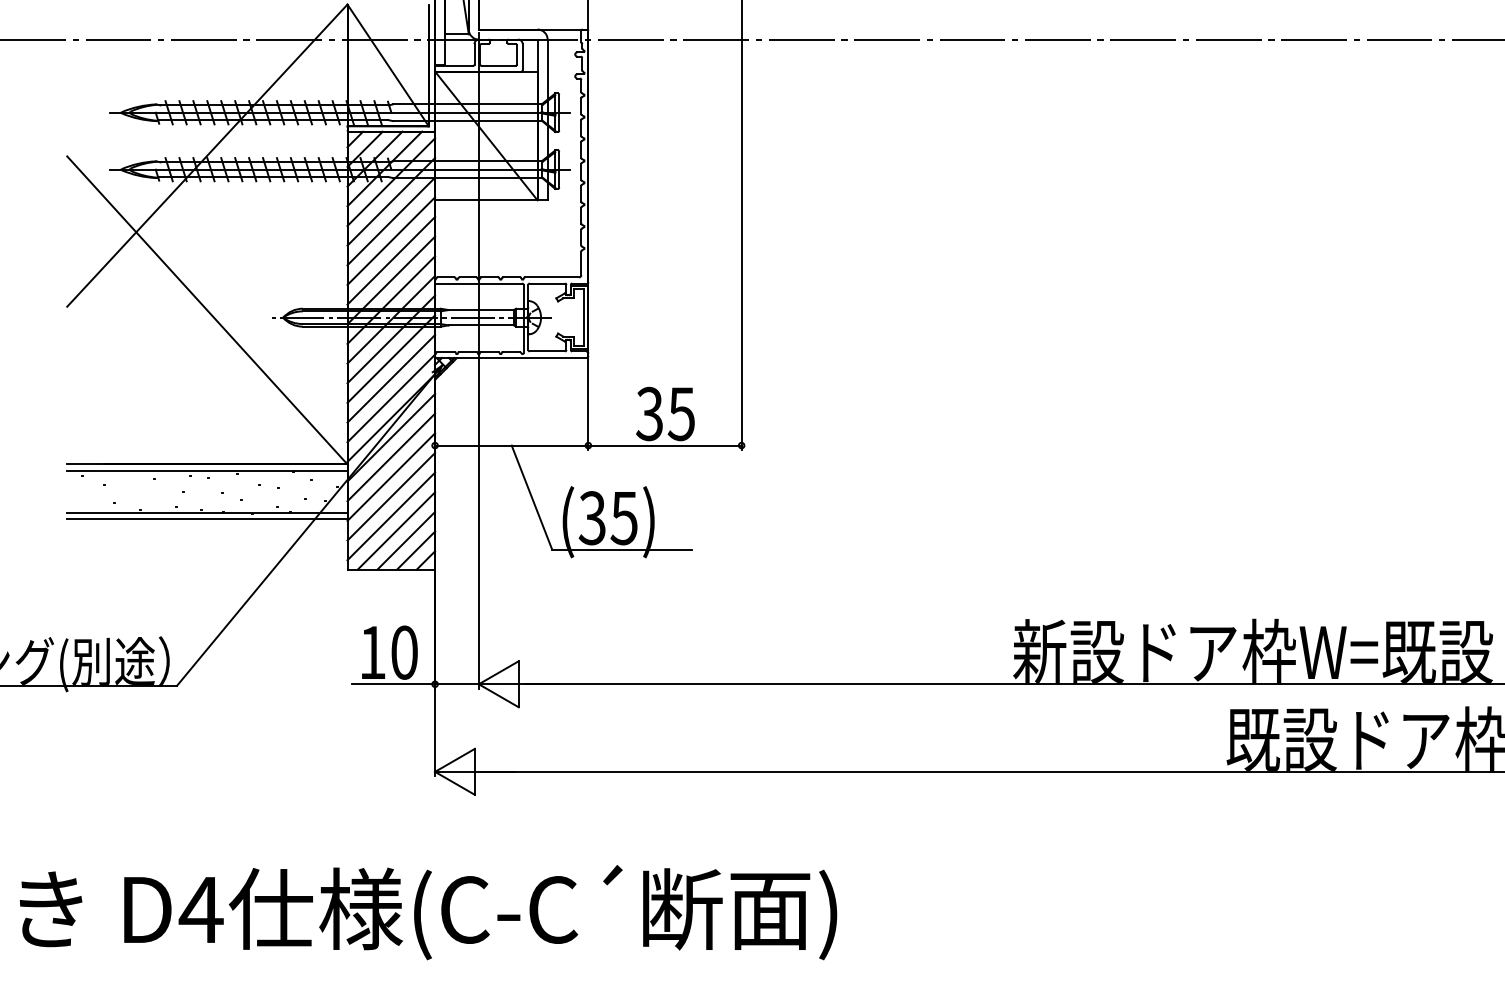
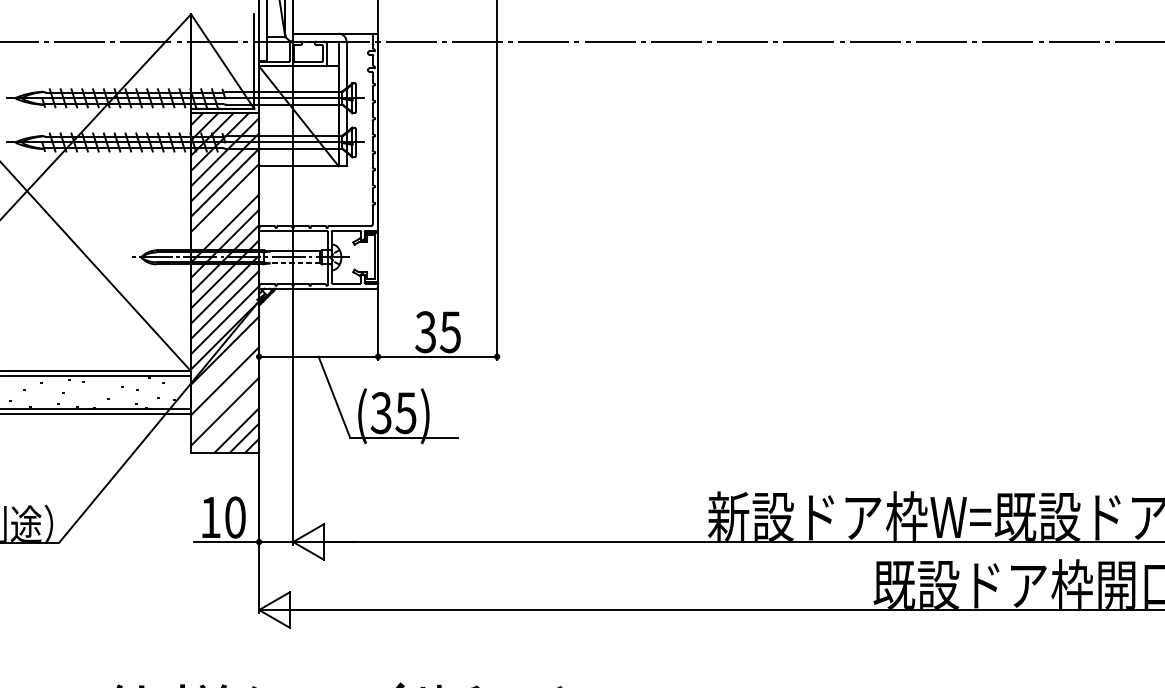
line: (391, 260) -> (225, 213), removed
line: (481, 325) -> (295, 263), solid -> dashed
line: (391, 457) -> (225, 365), removed
line: (391, 496) -> (225, 396), removed
line: (396, 530) -> (229, 422), removed

